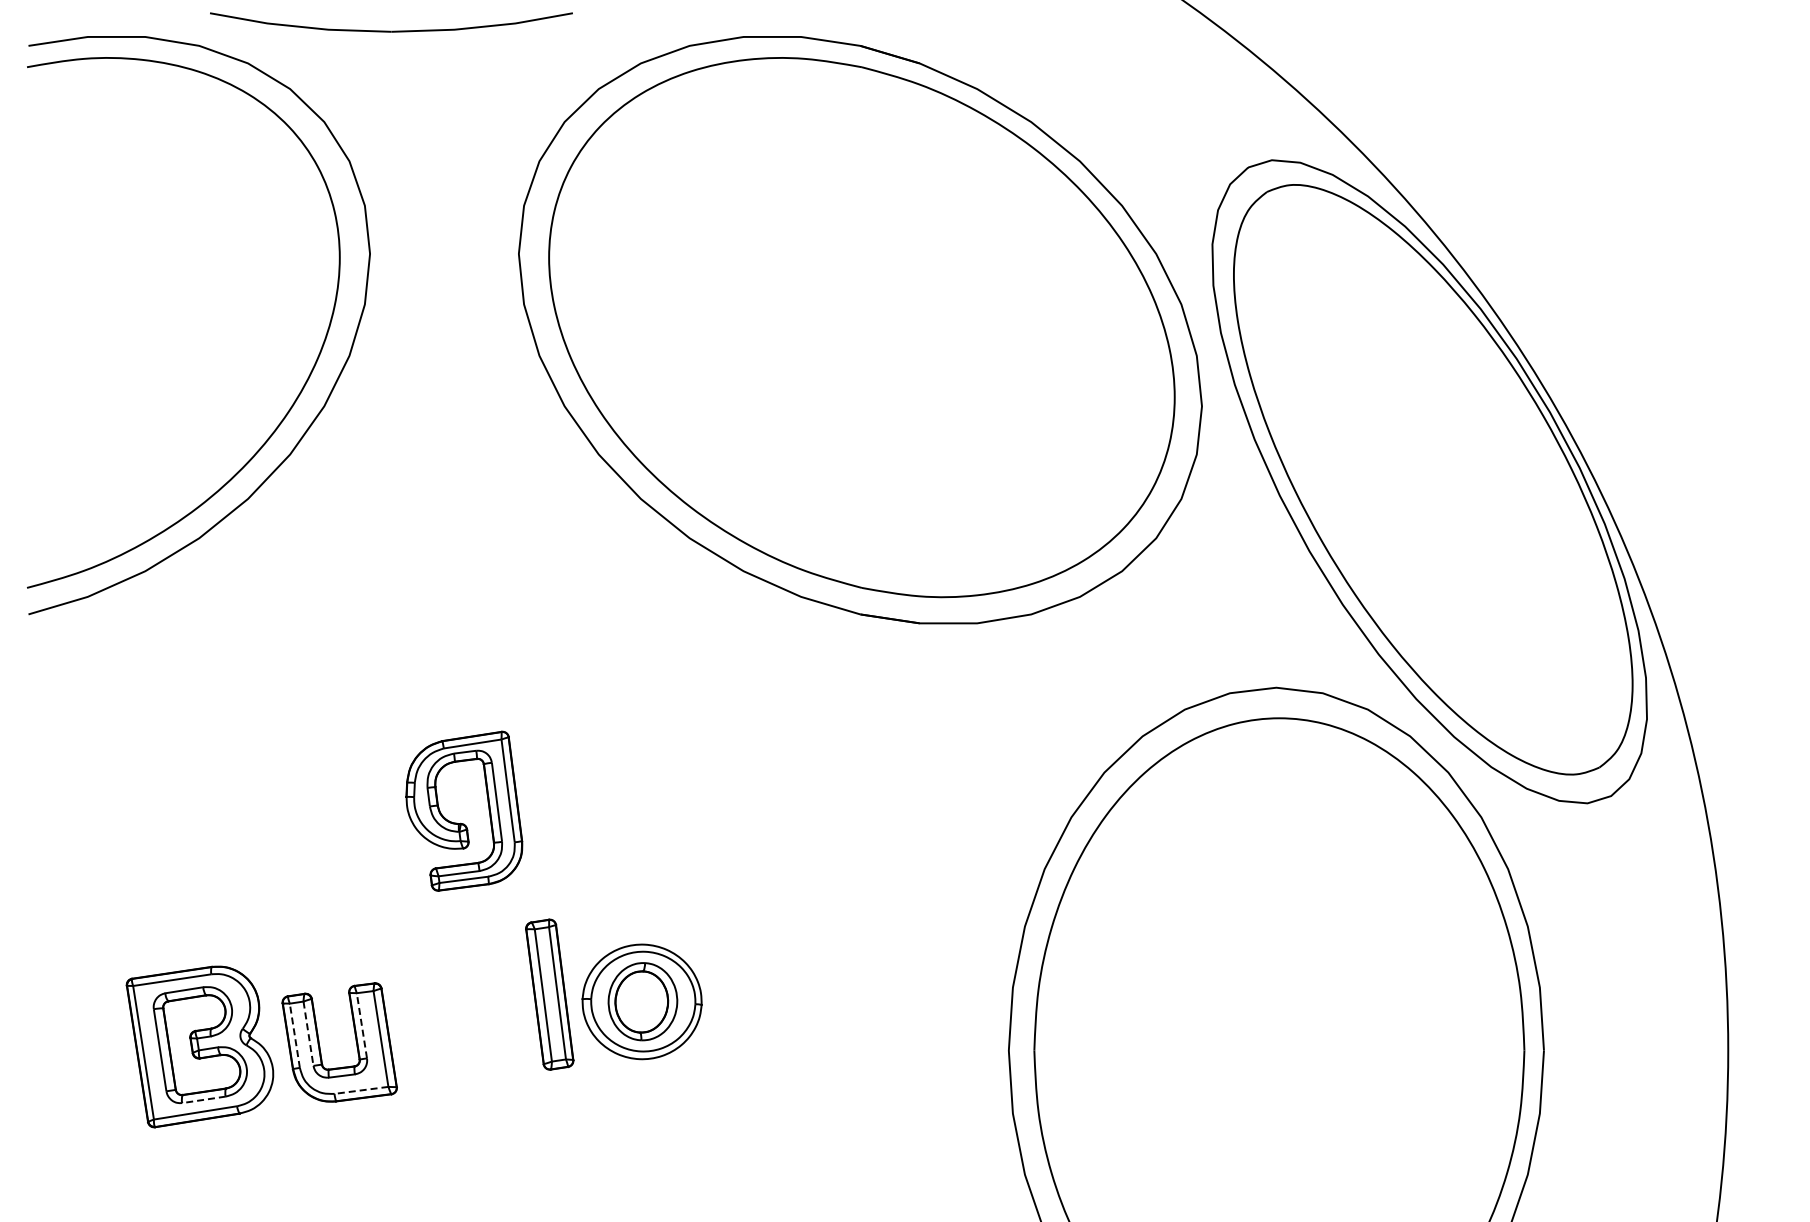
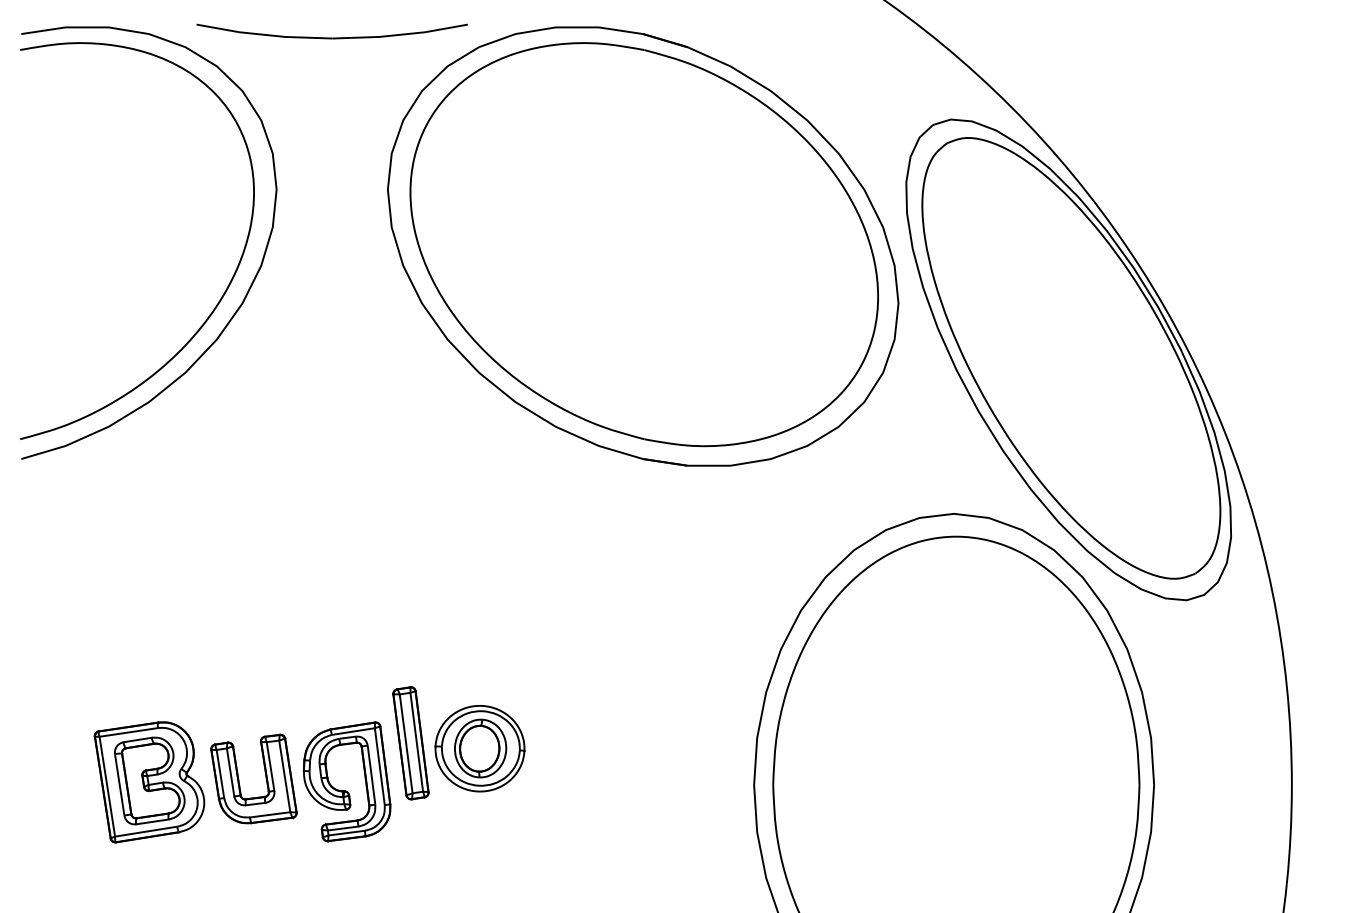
part: (391, 30) -> (332, 37), moved
part: (460, 822) -> (344, 790), moved
line: (361, 1025) -> (270, 766), dashed -> solid
line: (308, 1033) -> (230, 772), dashed -> solid
line: (294, 1035) -> (220, 773), dashed -> solid
line: (361, 1090) -> (270, 814), dashed -> solid
line: (204, 1099) -> (152, 821), dashed -> solid

